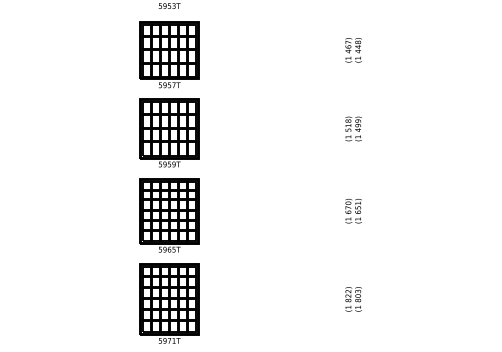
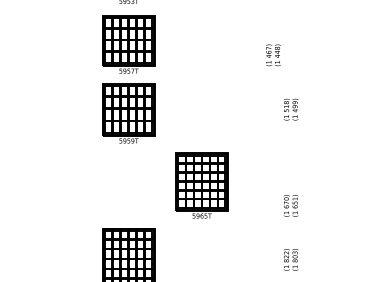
text: (353, 50) -> (273, 55), moved
text: (353, 211) -> (290, 206), moved
part: (169, 215) -> (201, 185), moved

